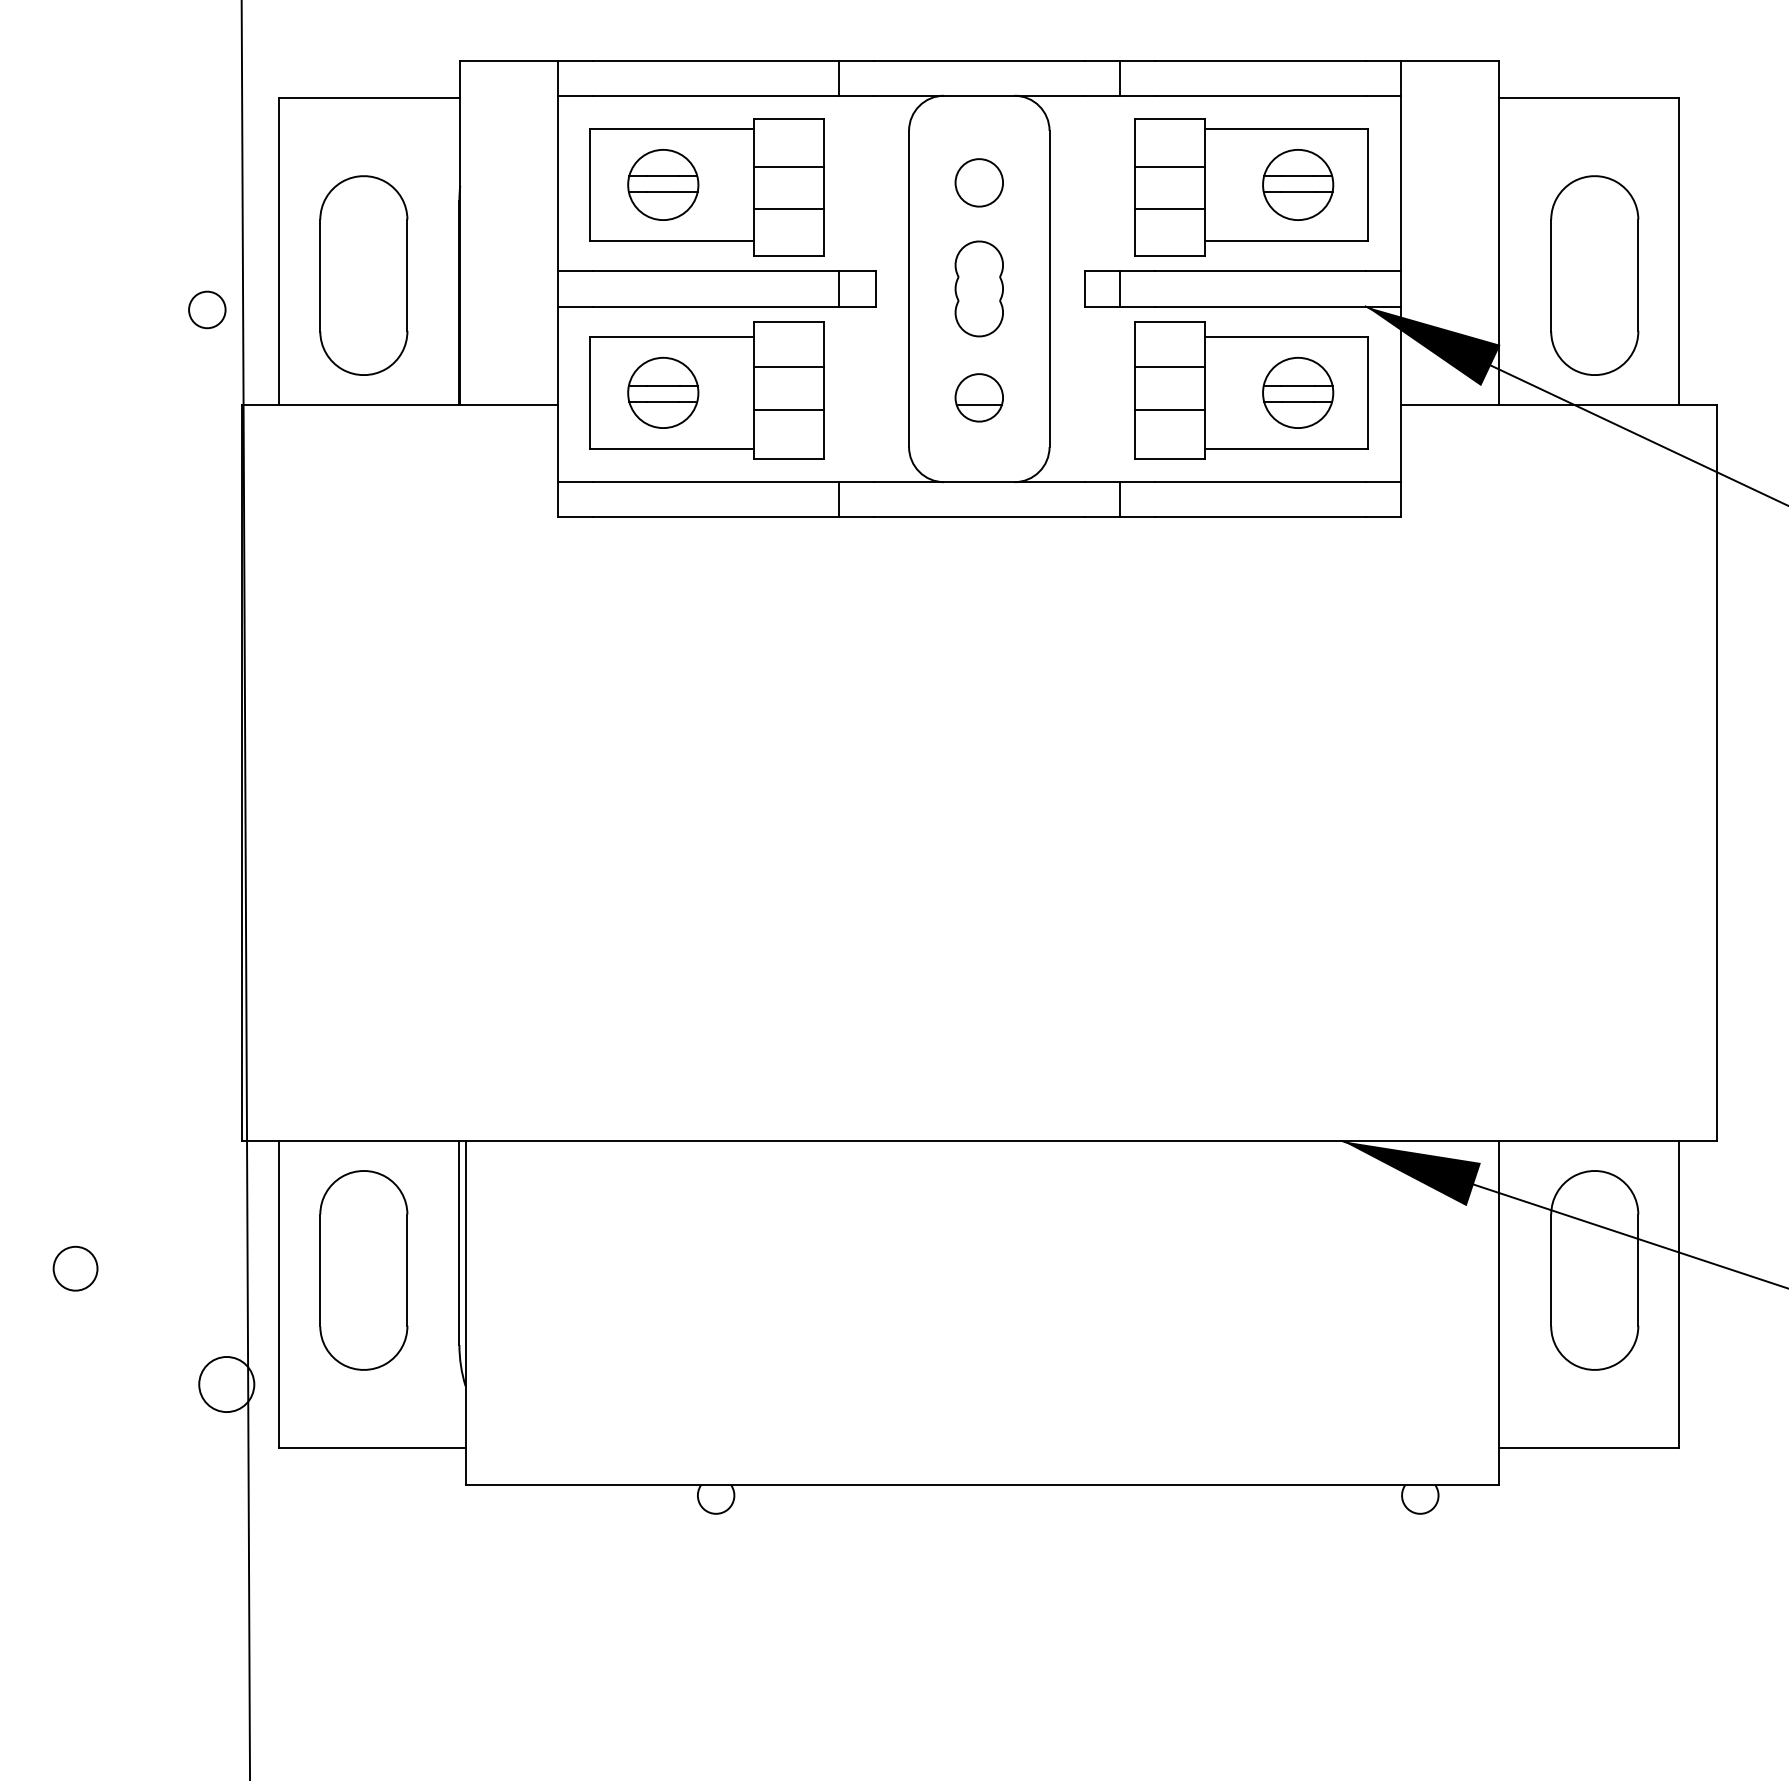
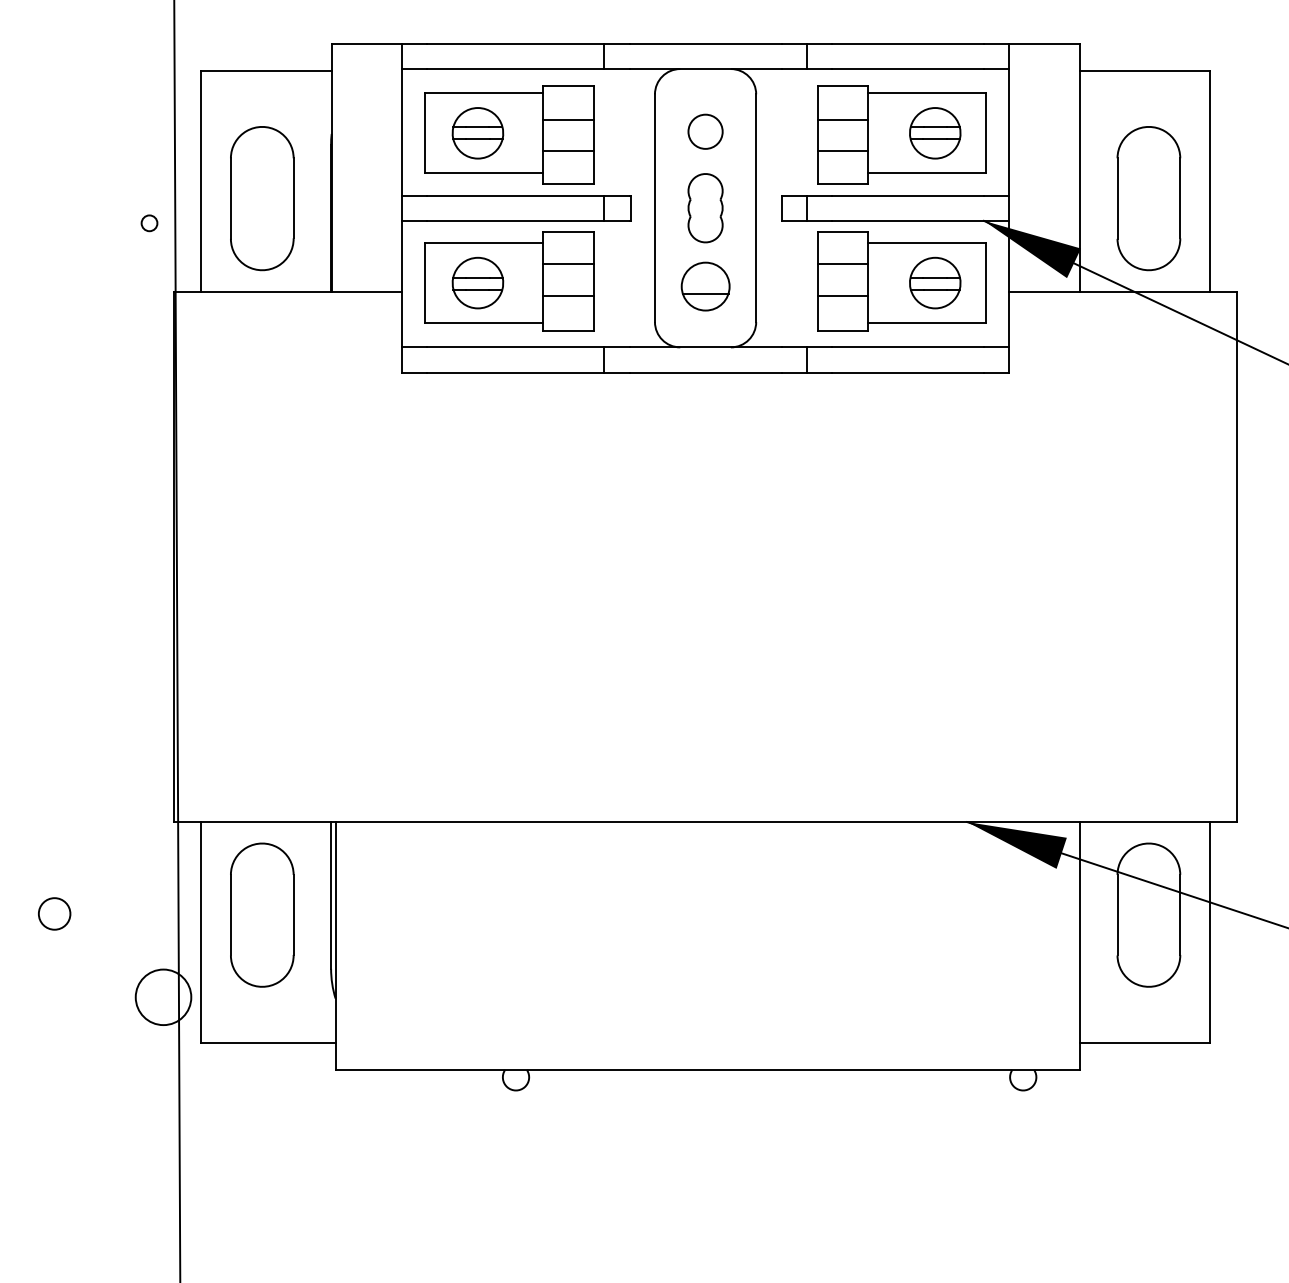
circle: (207, 309) -> (149, 223), size x0.6
part: (978, 397) -> (705, 286), size x1.4
circle: (226, 1384) -> (163, 997), size x1.4

